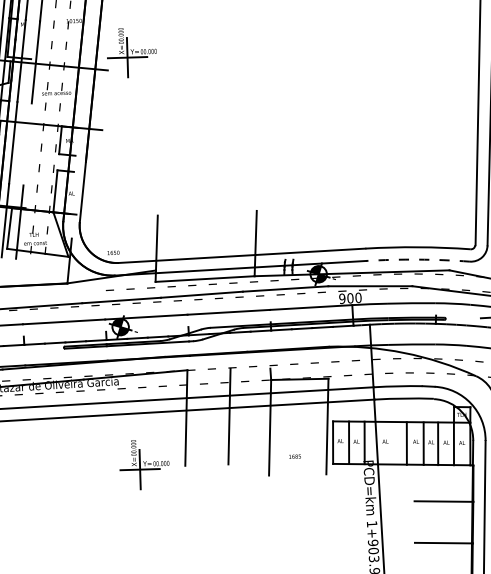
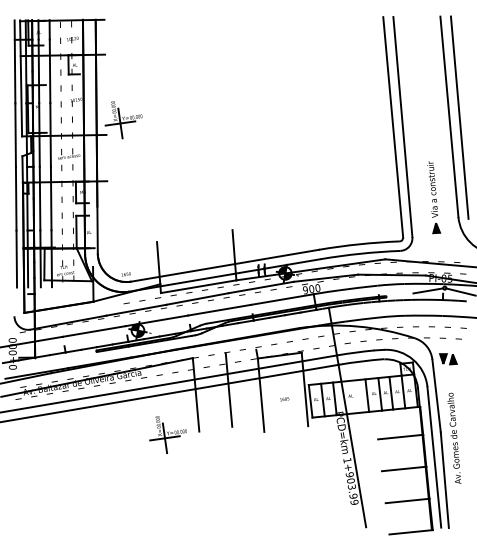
line: (26, 144) -> (50, 198), added
arc: (418, 259) -> (360, 253), dashed -> solid
text: (294, 456) -> (284, 399), moved

